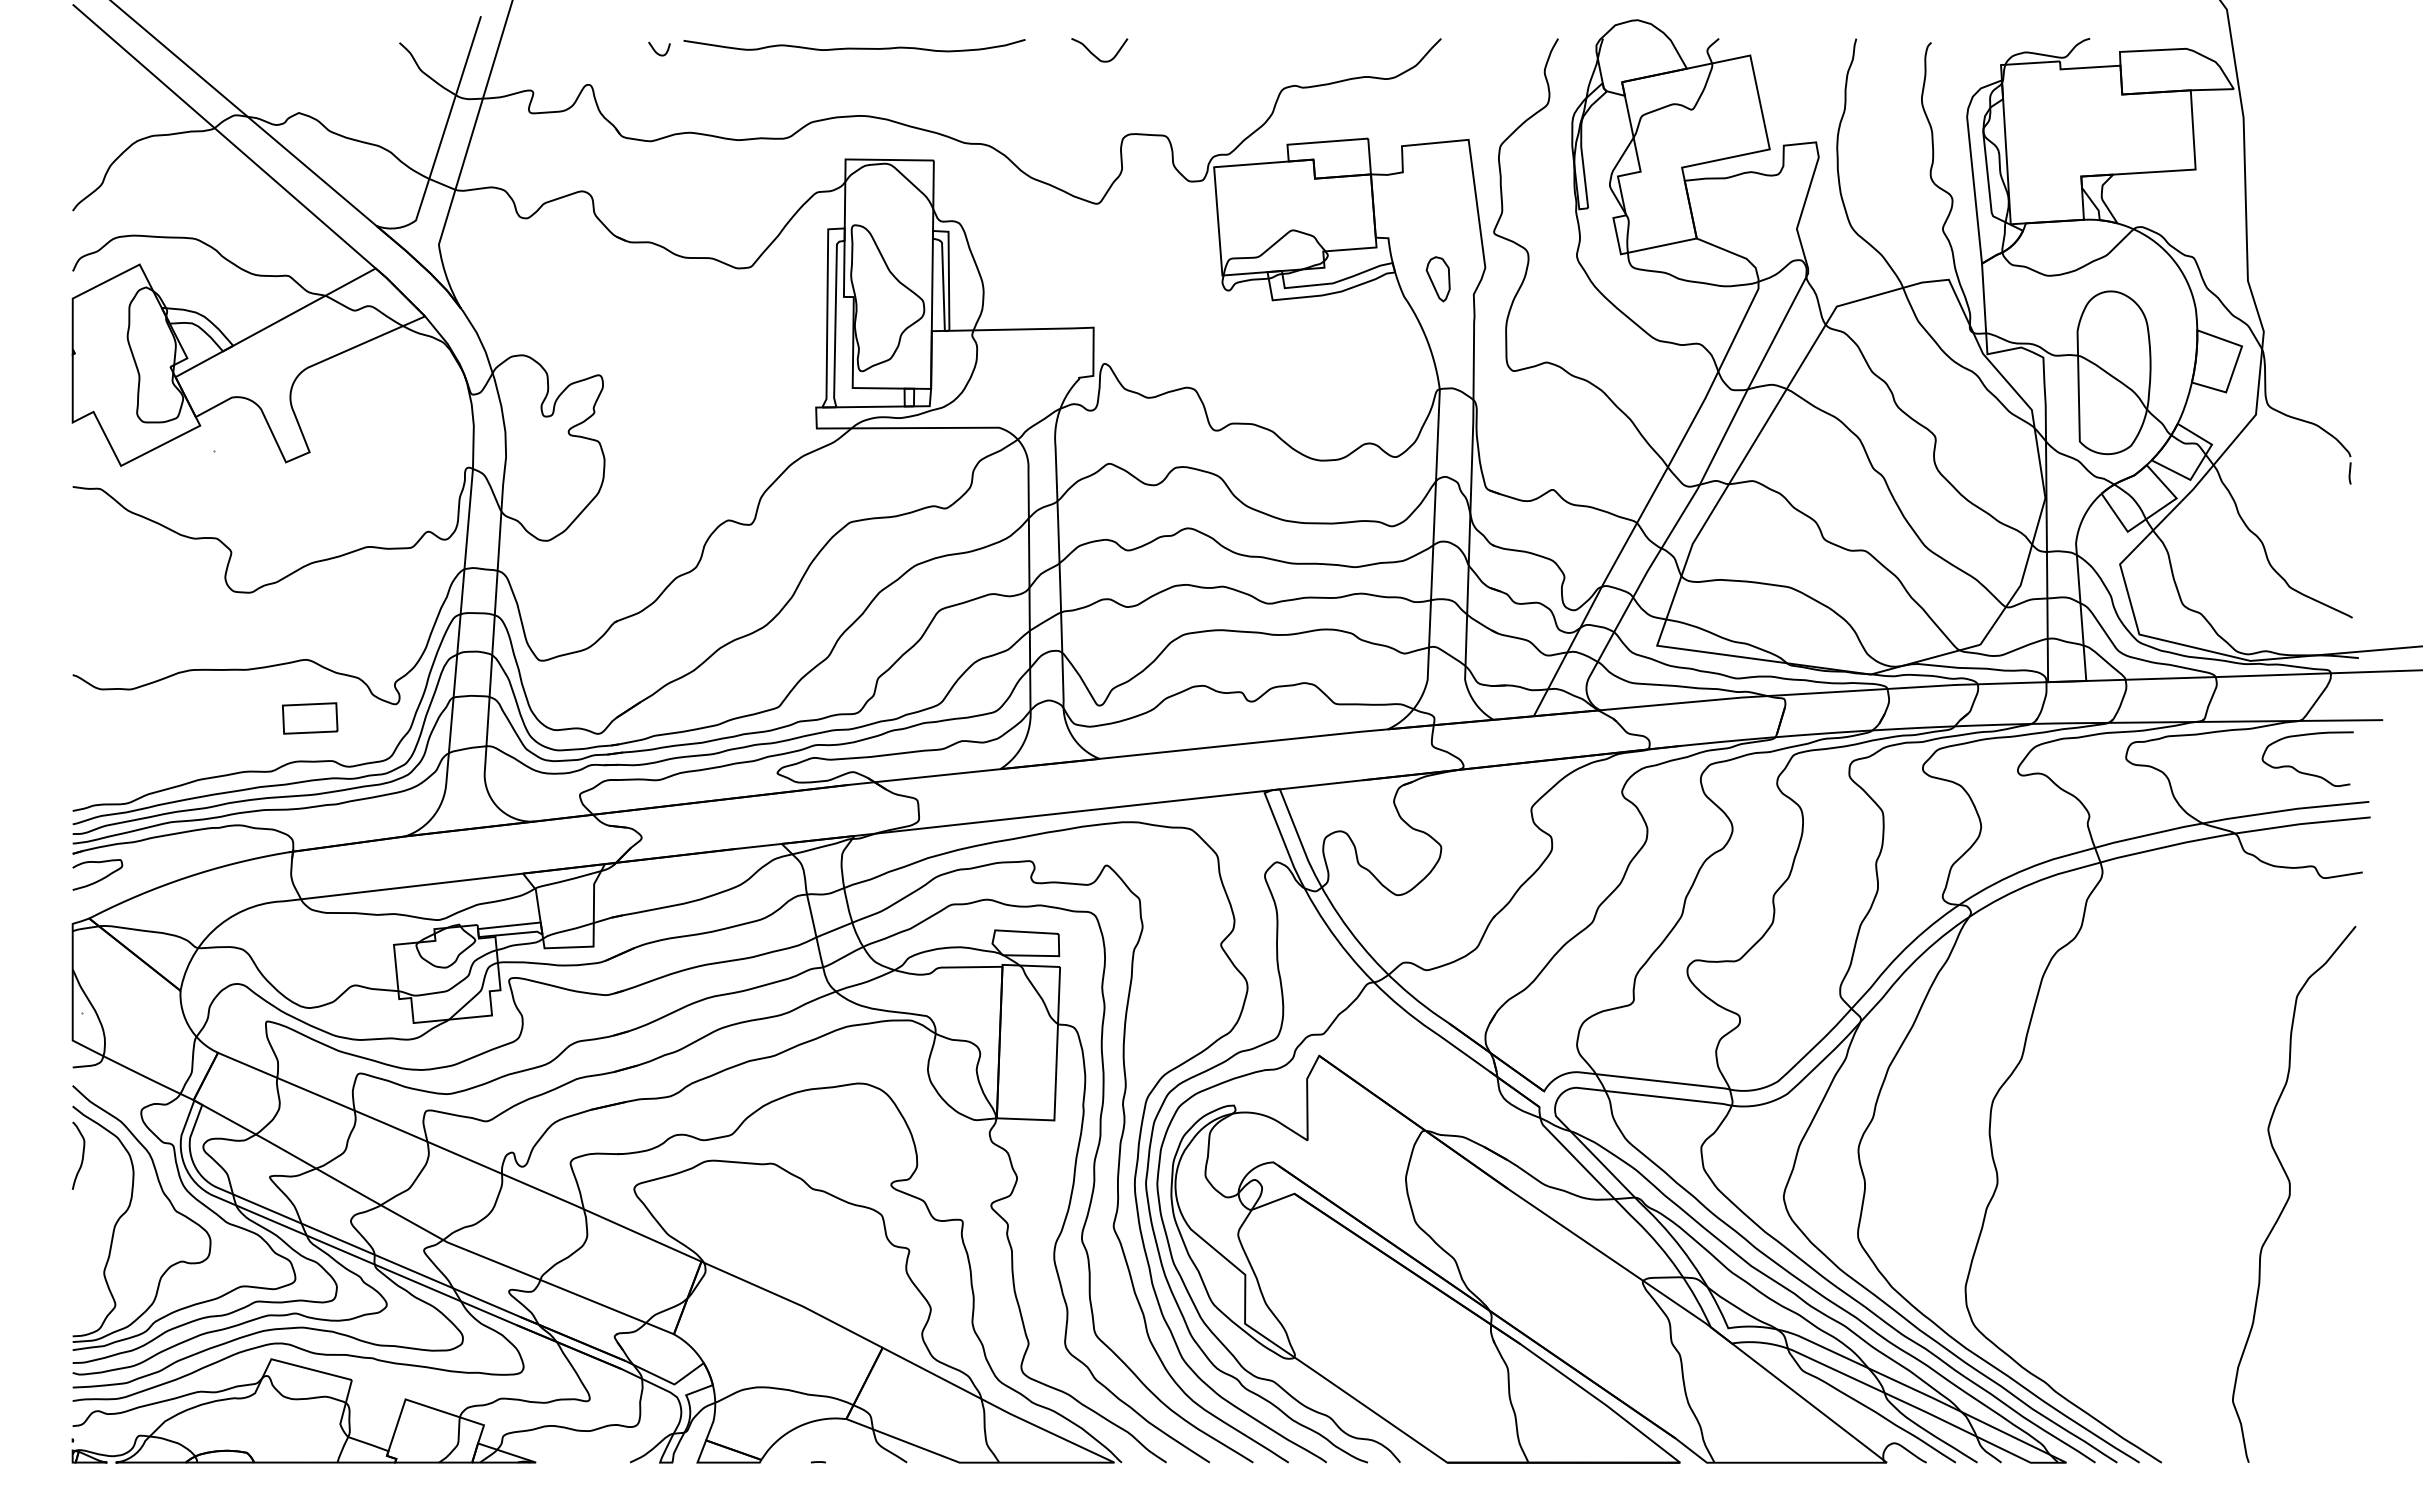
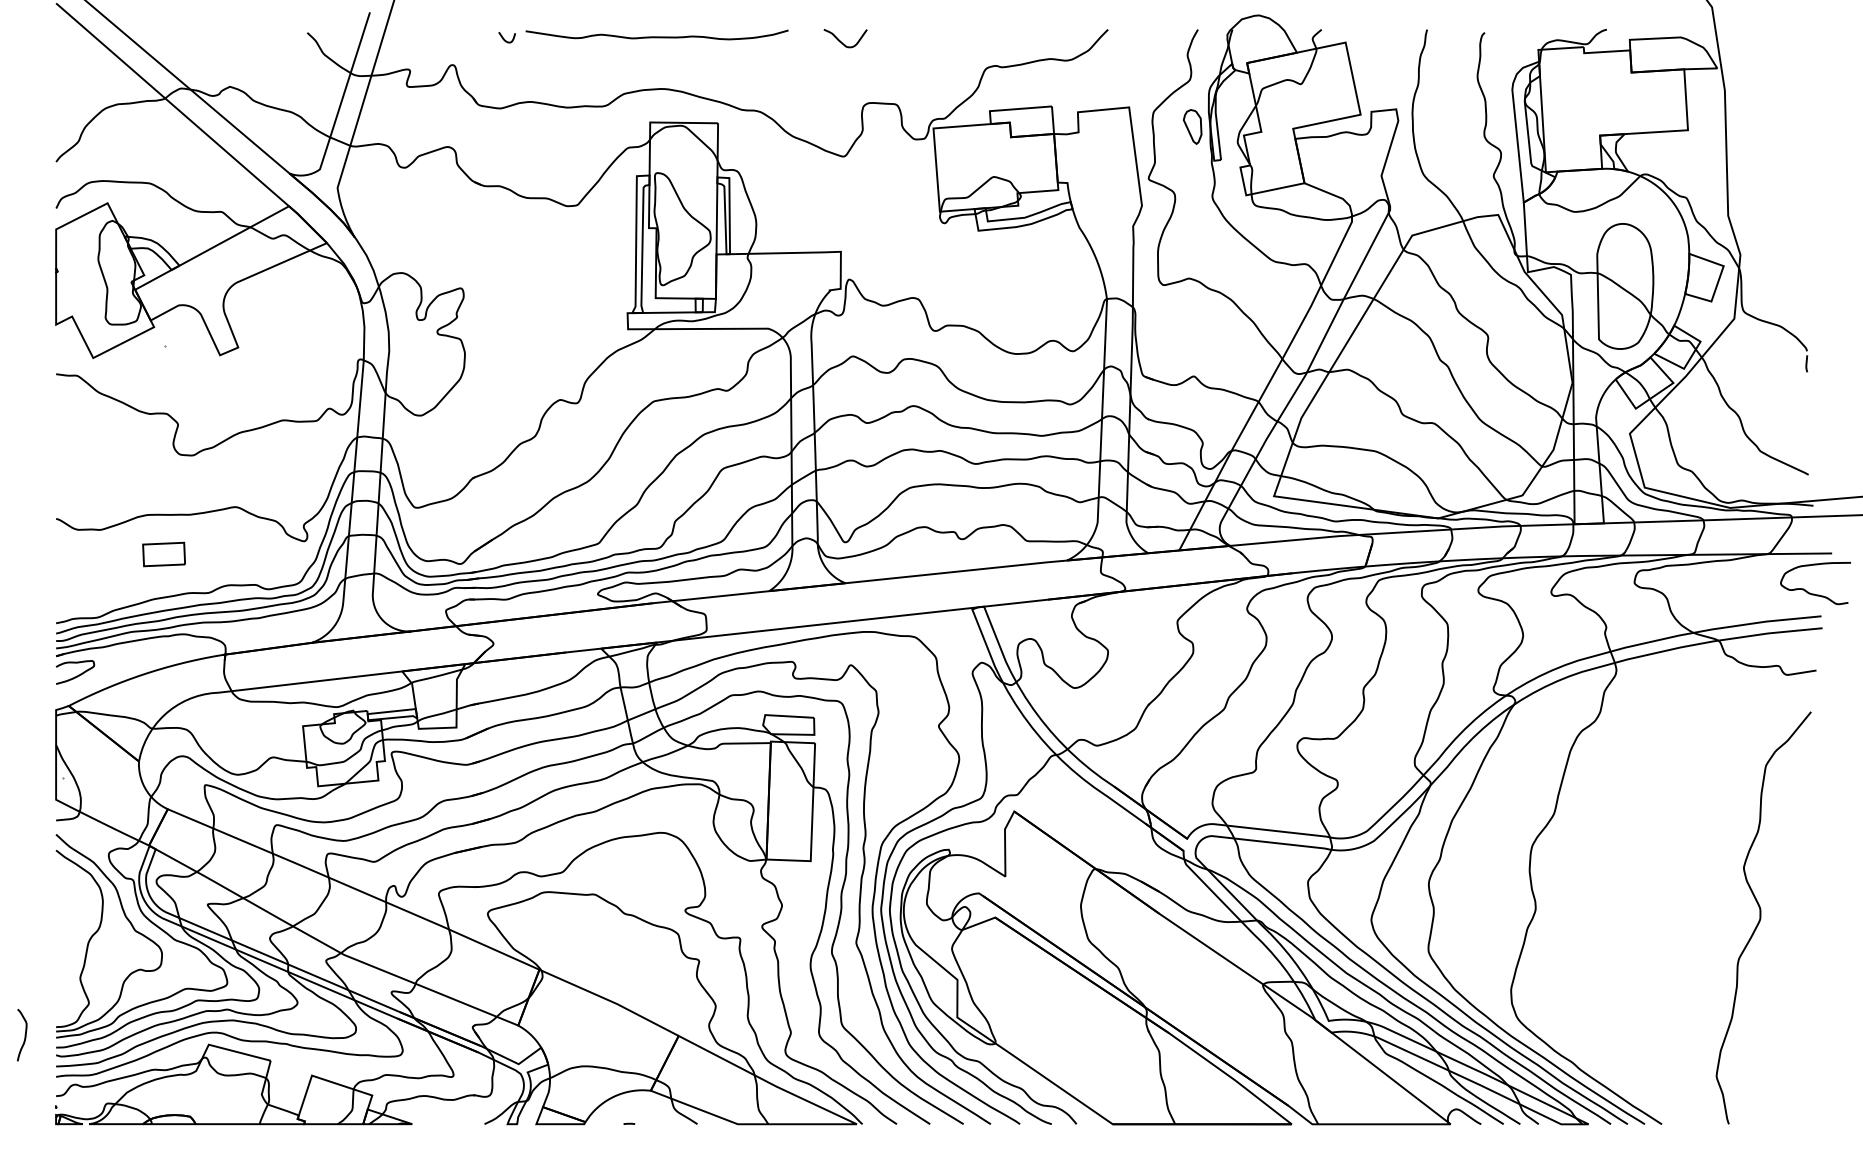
part: (1437, 279) -> (1192, 127), moved
part: (310, 718) -> (164, 554), moved
curve: (2305, 772) -> (1813, 593), moved
curve: (82, 1155) -> (25, 1034), moved

